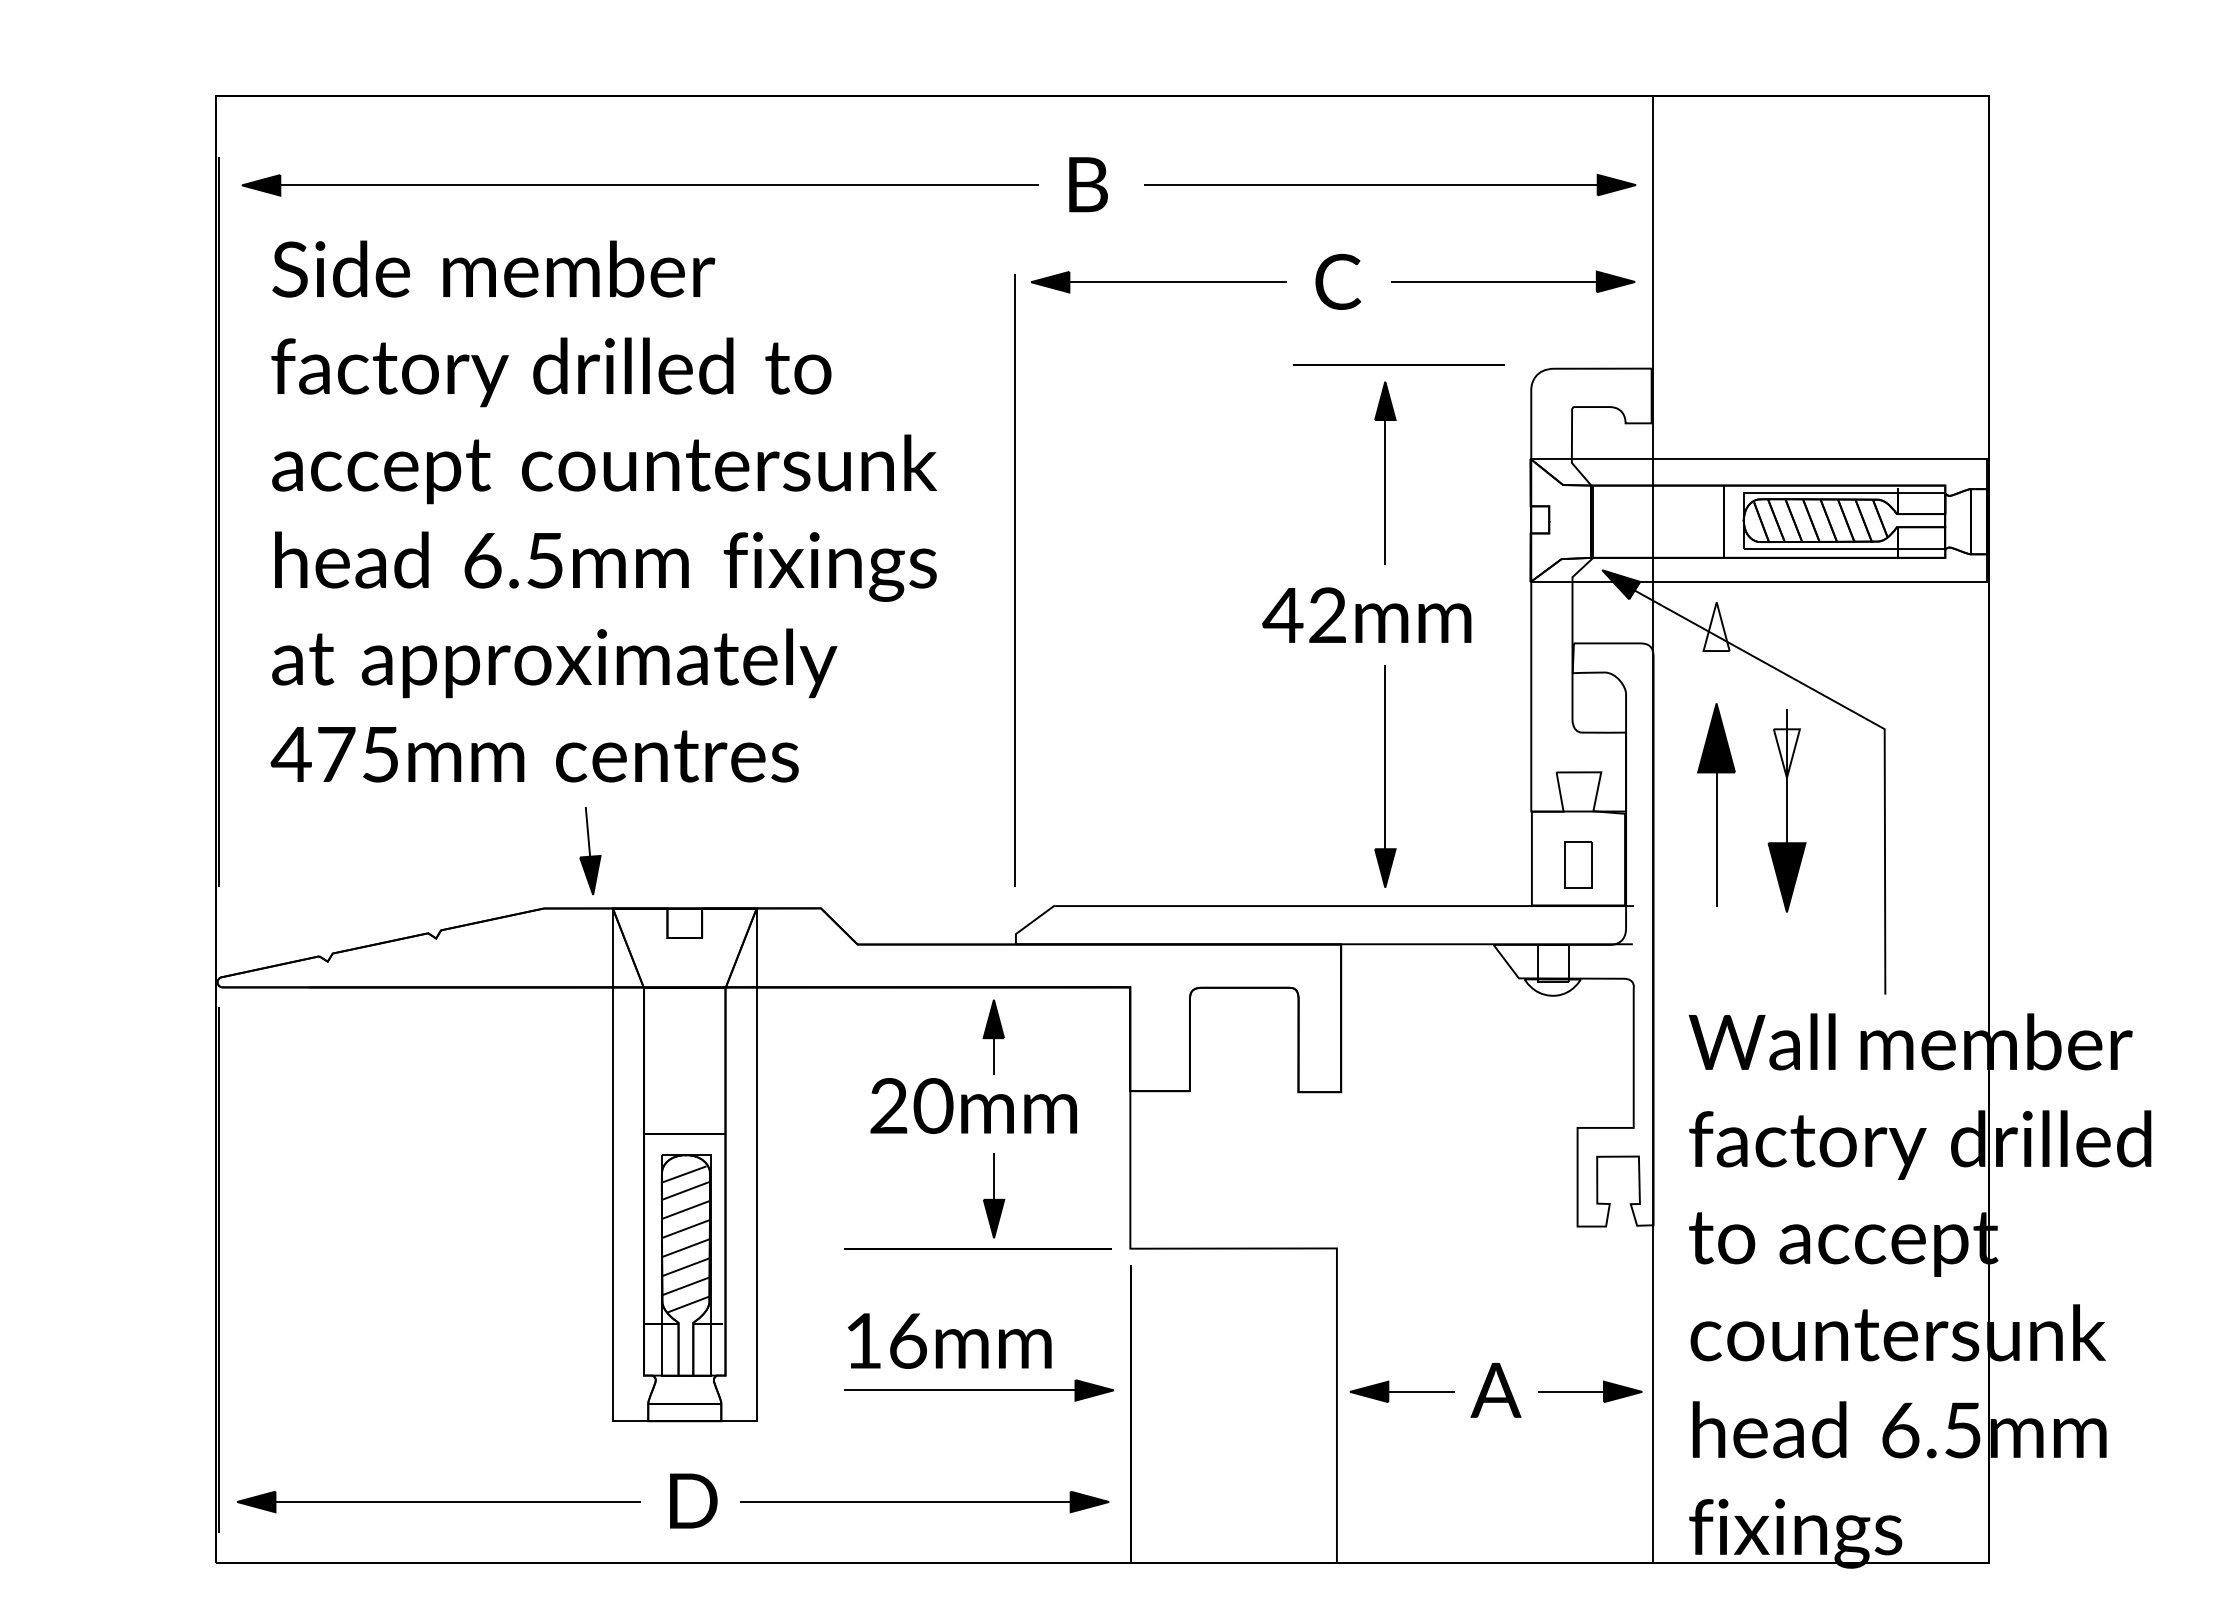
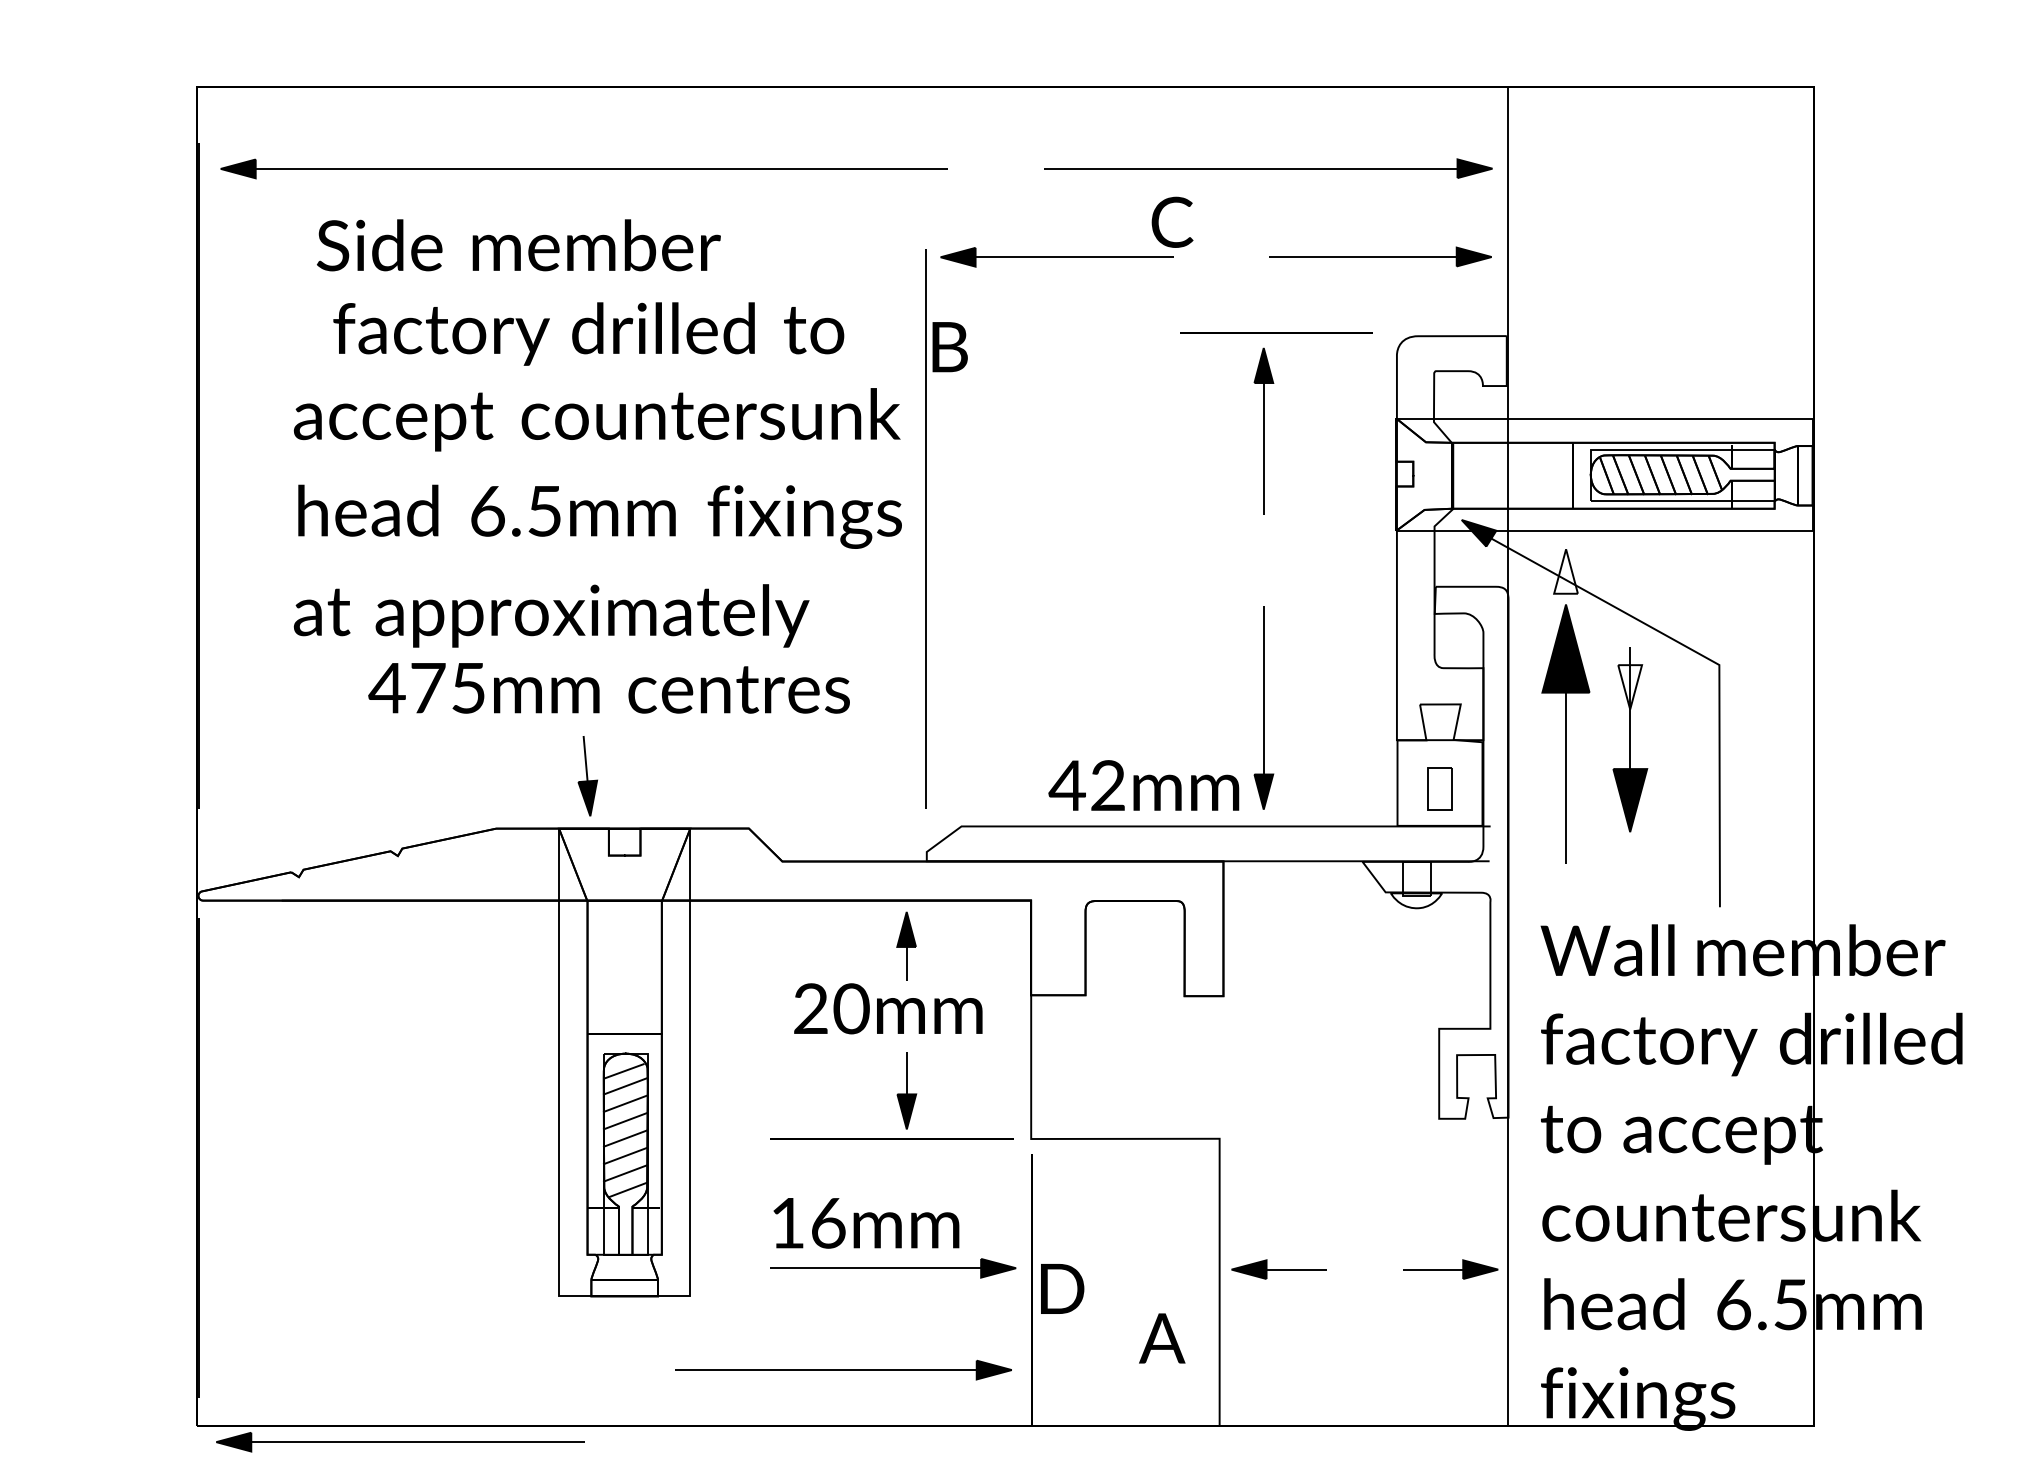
text: (1088, 184) -> (950, 346), moved
text: (493, 268) -> (518, 244), moved
text: (1338, 281) -> (1172, 221), moved
text: (551, 372) -> (588, 334), moved
text: (604, 469) -> (597, 419), moved
text: (605, 566) -> (599, 516), moved
text: (1366, 614) -> (1143, 784), moved
text: (554, 663) -> (551, 616), moved
text: (534, 754) -> (608, 688), moved
part: (1716, 804) -> (1565, 733), size x1.4
part: (590, 851) -> (587, 776), moved
text: (1495, 1390) -> (1161, 1338), moved
text: (693, 1500) -> (1062, 1288), moved
part: (438, 1502) -> (400, 1442), moved

